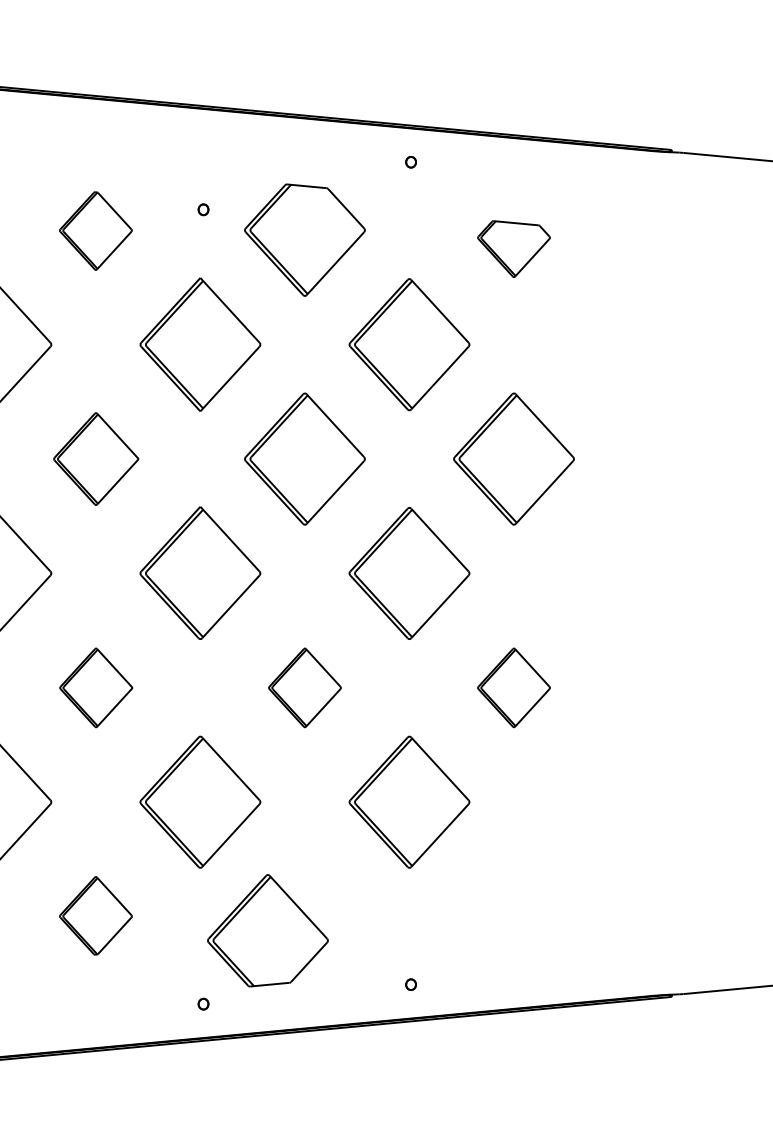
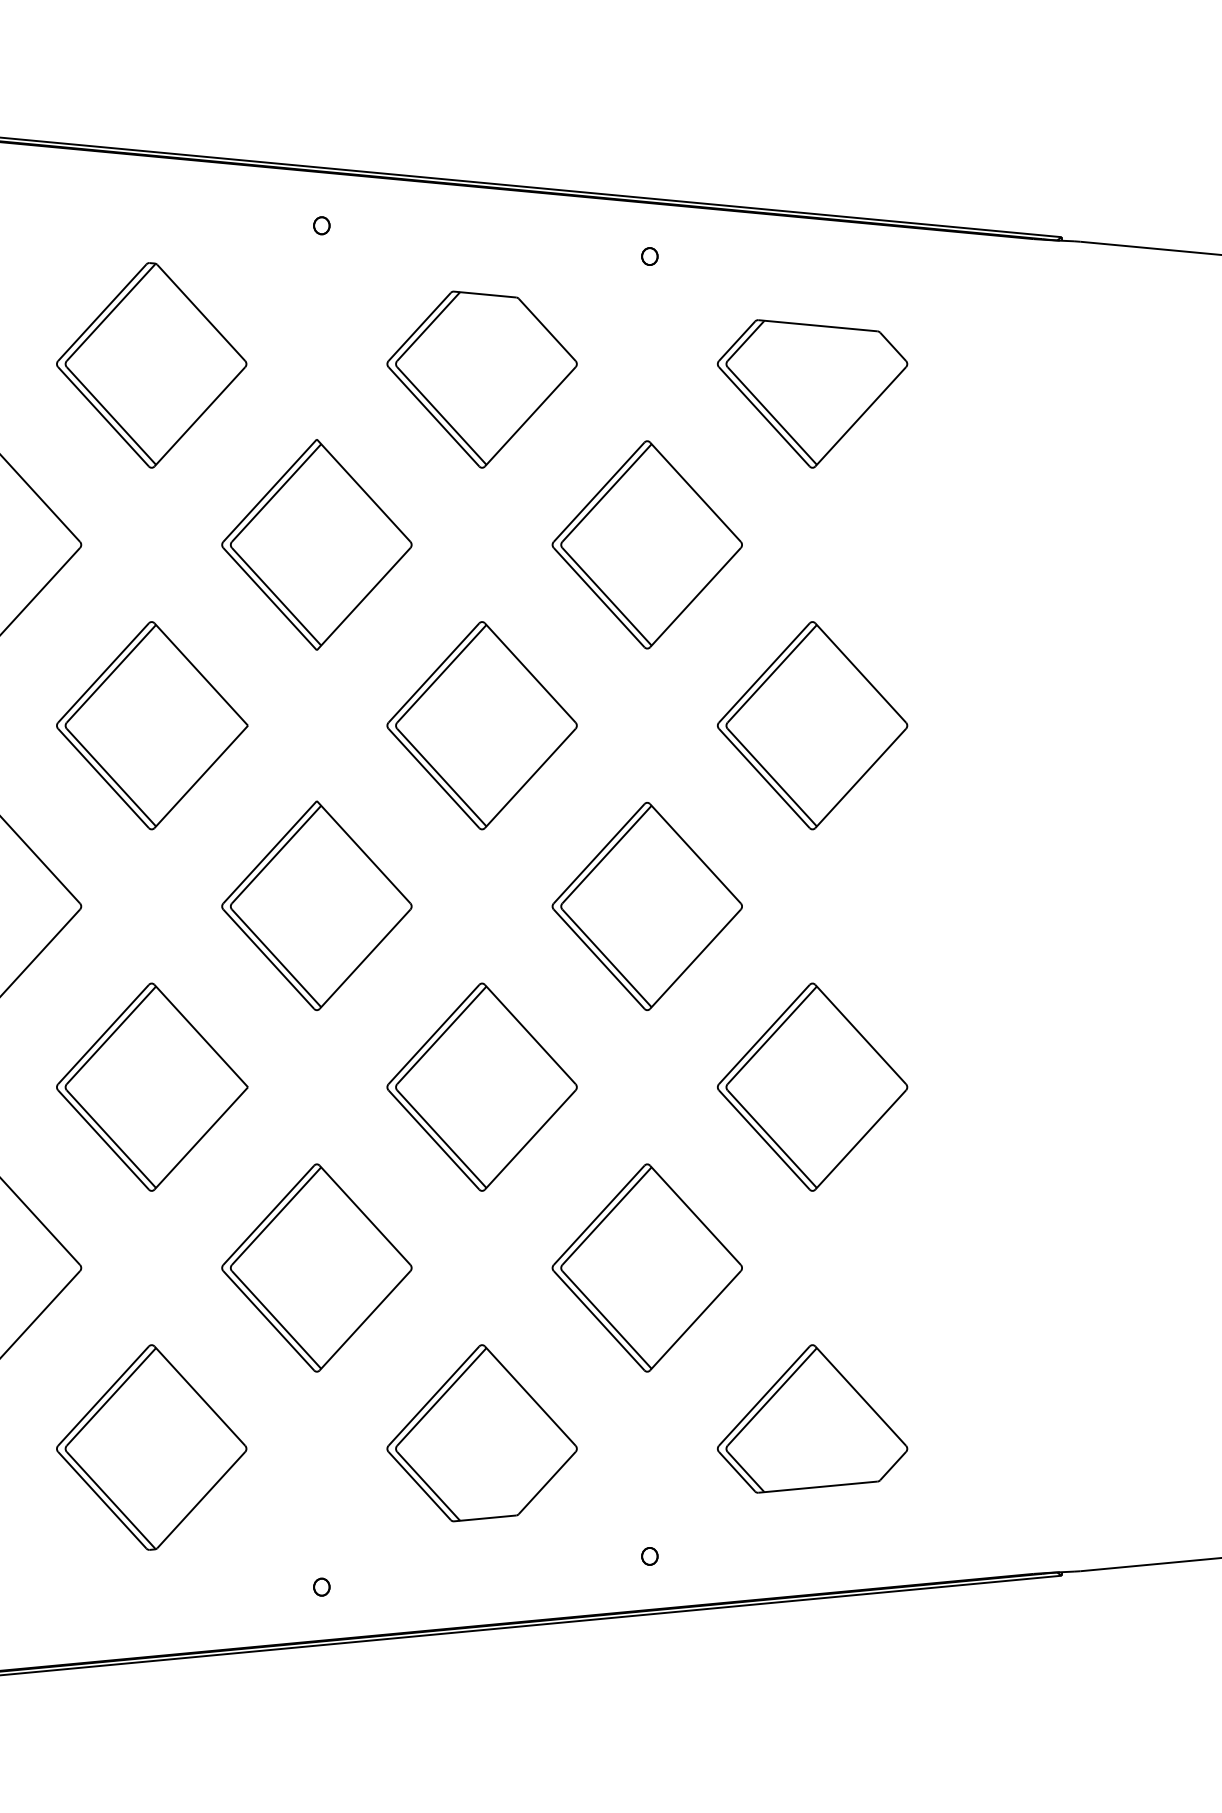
part: (203, 209) -> (321, 225), moved
part: (95, 230) -> (151, 364), size x1.67
part: (513, 248) -> (811, 392), size x1.67
part: (96, 458) -> (152, 724), size x1.43
part: (96, 687) -> (152, 1086), size x1.67
part: (304, 687) -> (481, 1086), size x1.67
part: (513, 687) -> (811, 1086), size x1.67
part: (513, 897) -> (811, 1418), added
part: (95, 915) -> (151, 1447), size x1.67
part: (267, 930) -> (481, 1432), moved

